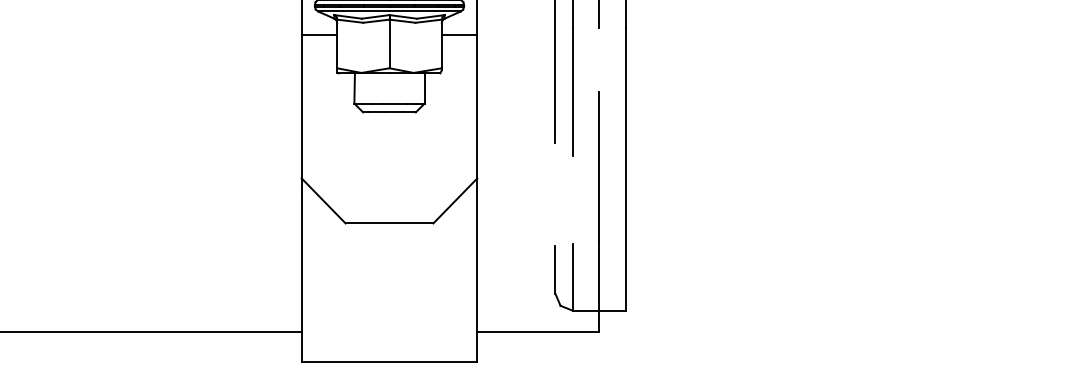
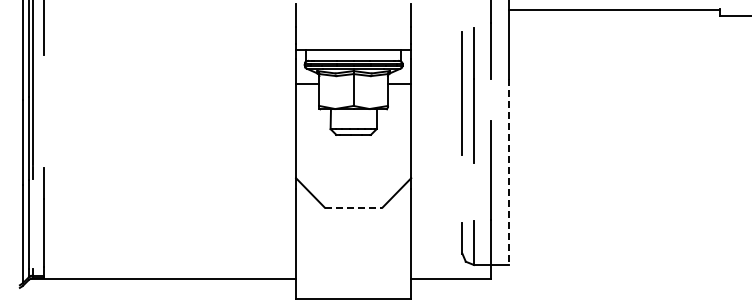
line: (625, 169) -> (508, 172), solid -> dashed
line: (389, 223) -> (353, 207), solid -> dashed

